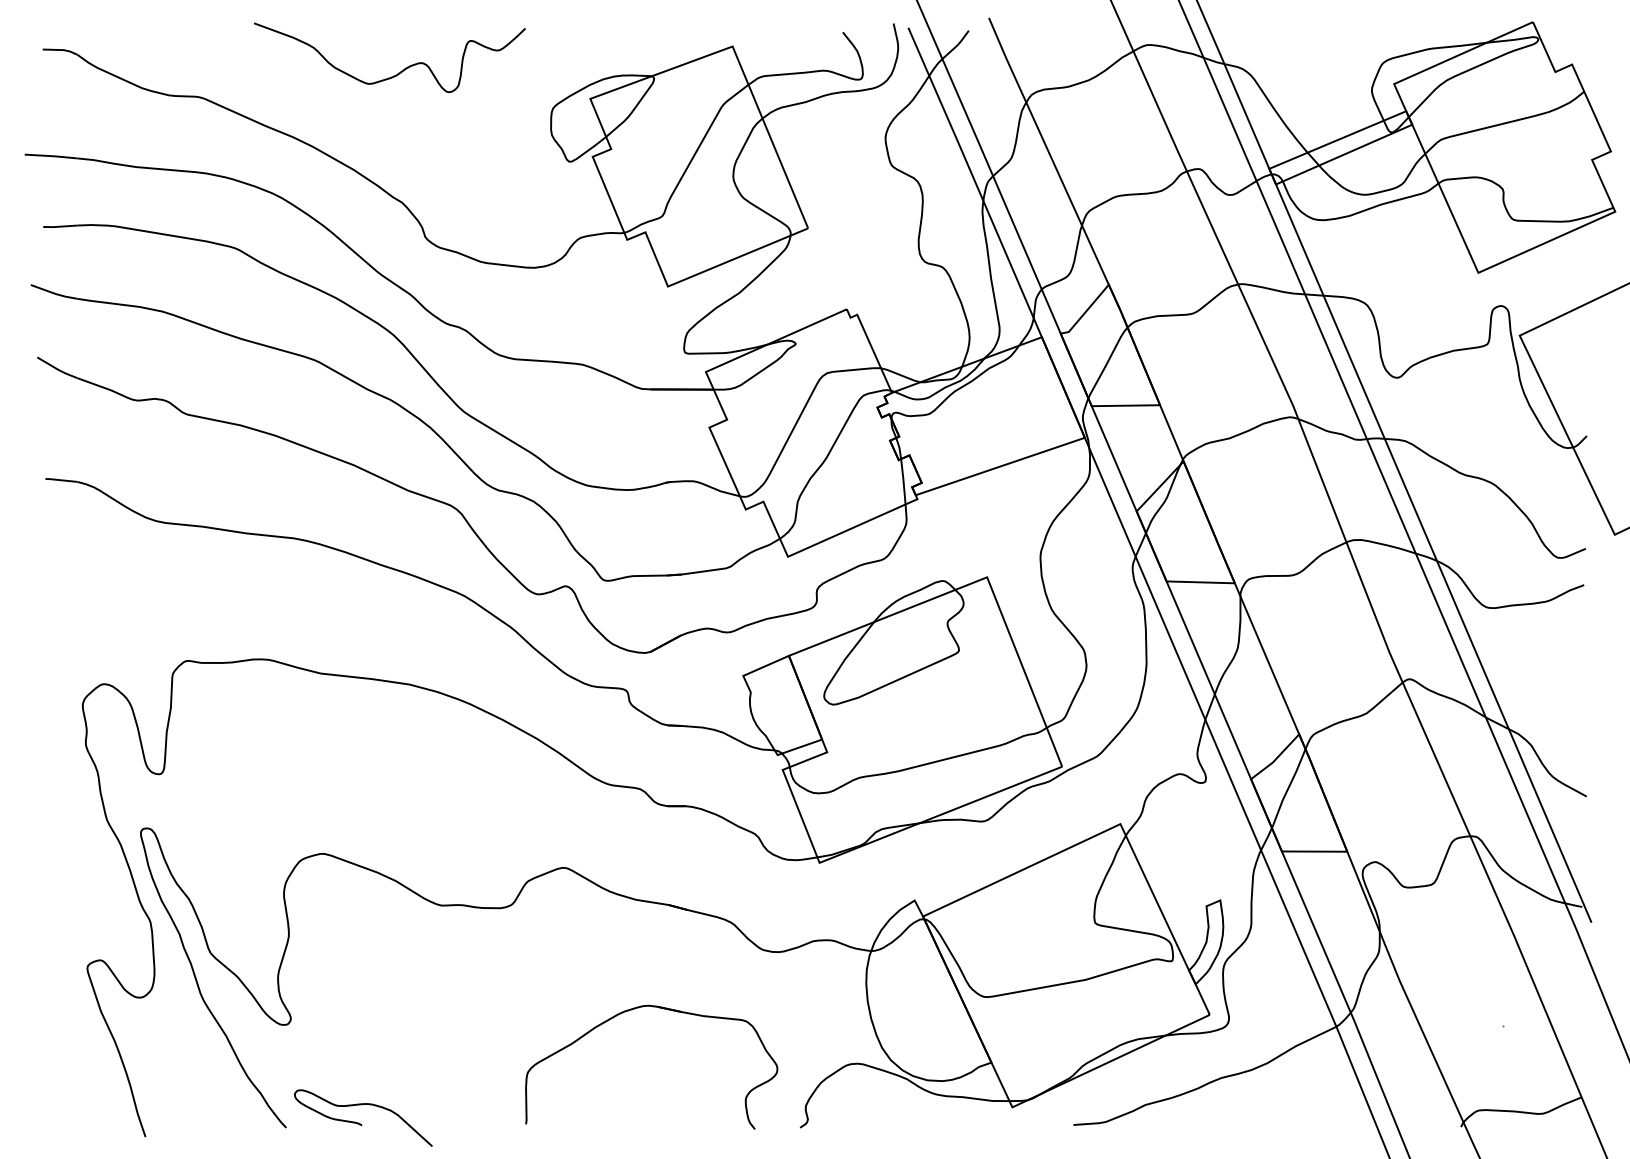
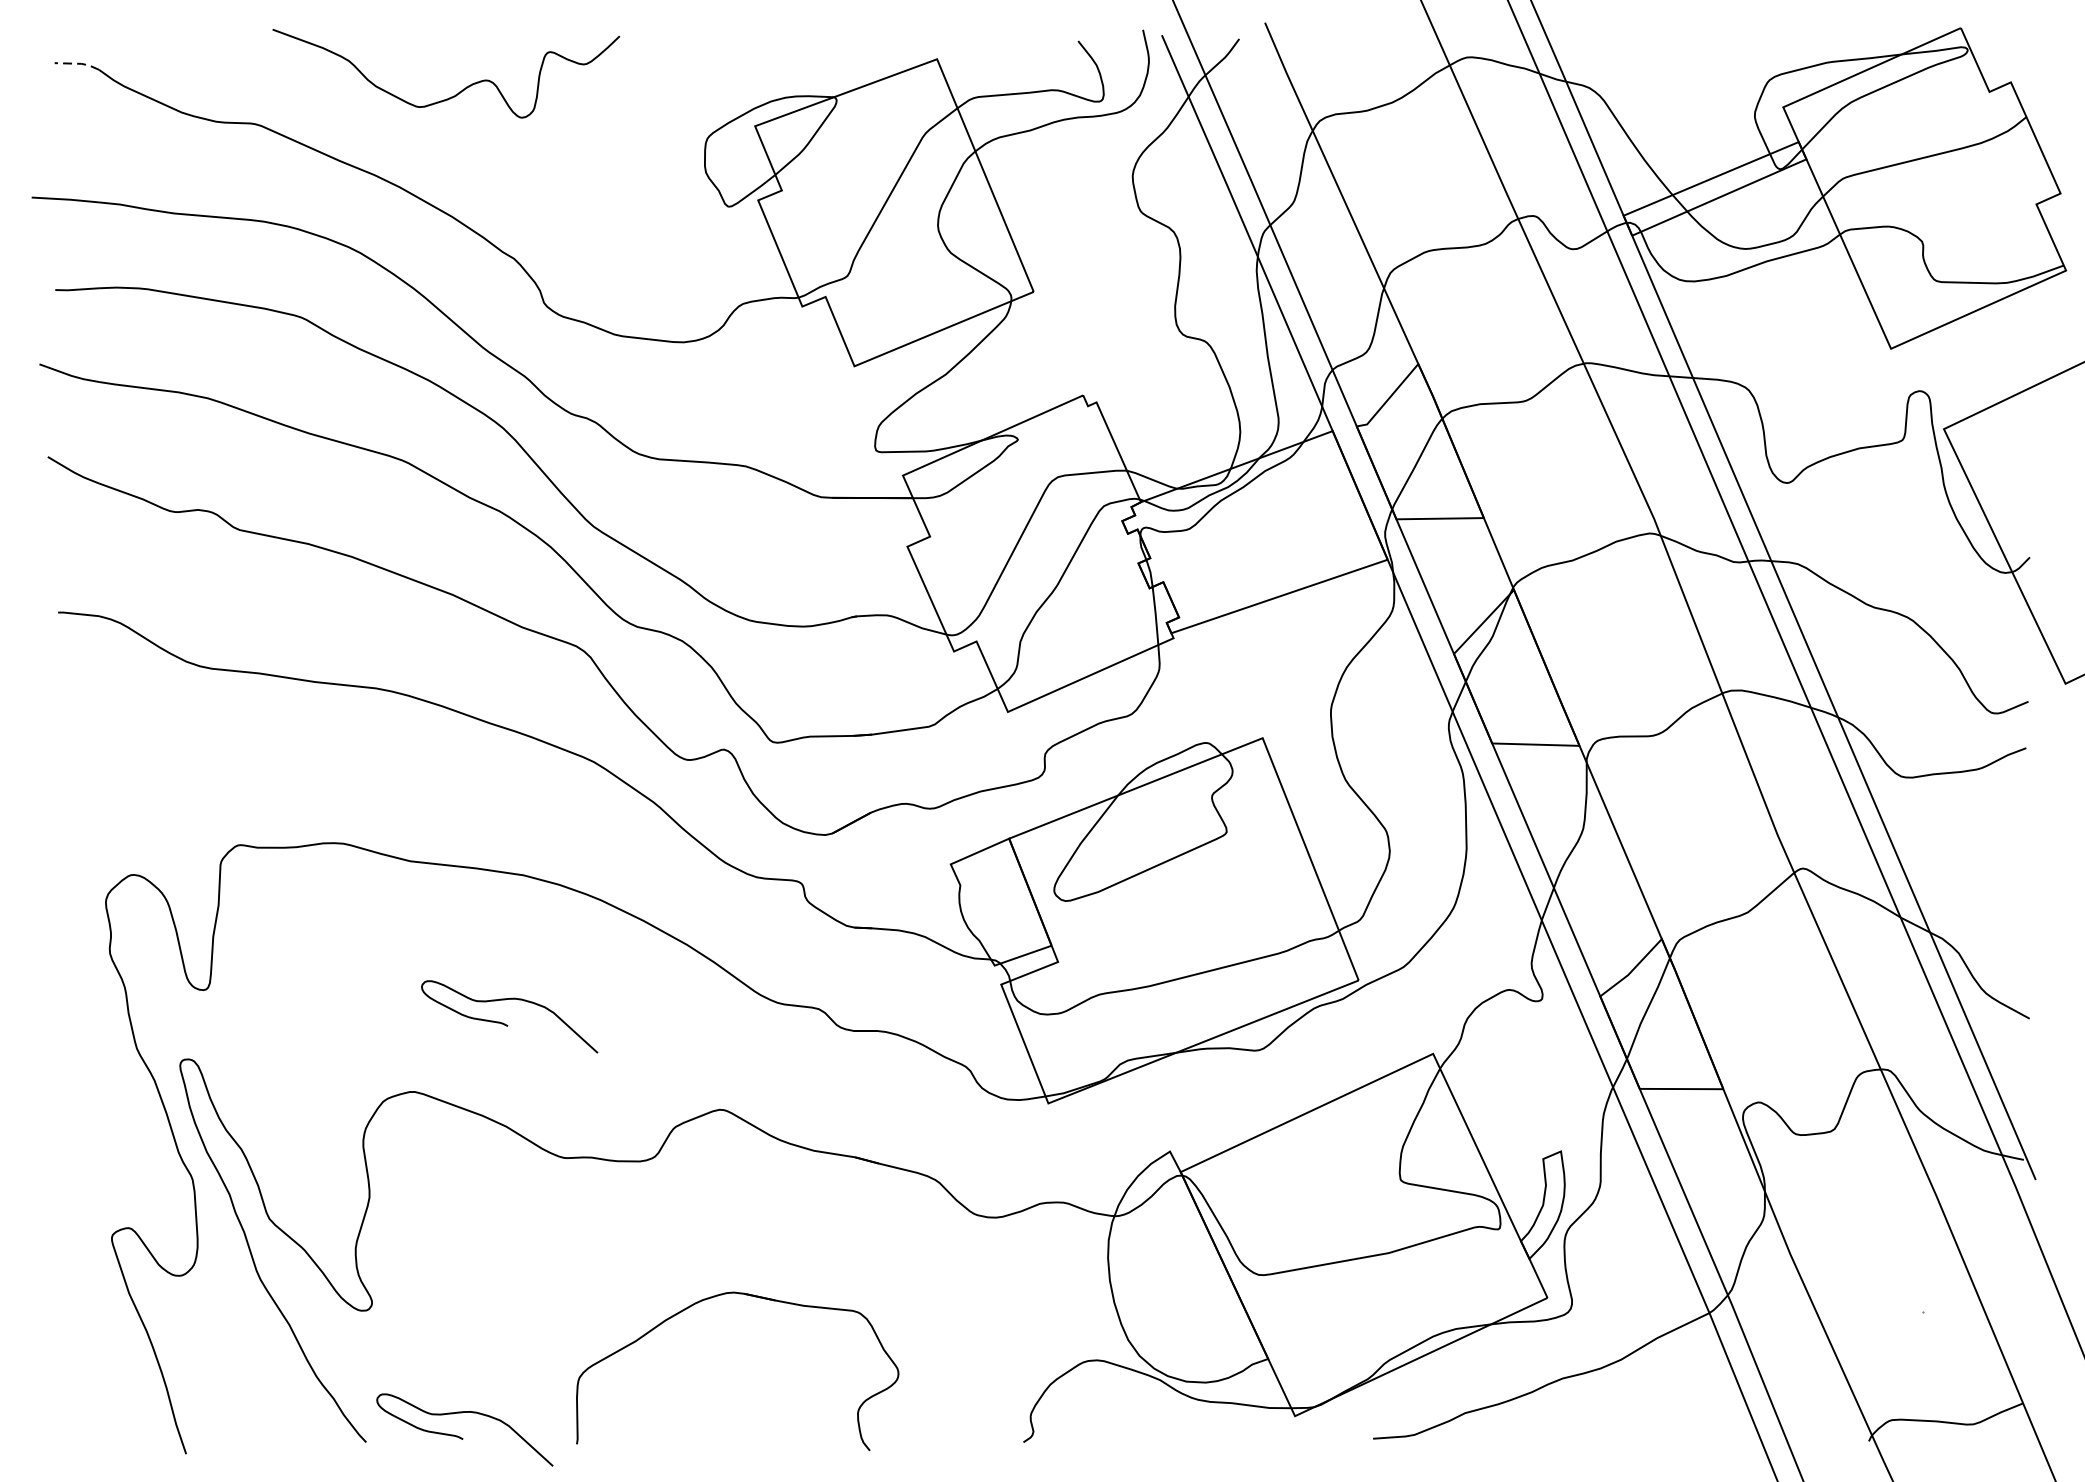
line: (62, 50) -> (79, 64), solid -> dashed
curve: (401, 70) -> (461, 89), moved
curve: (395, 800) -> (505, 1023), added
part: (663, 1009) -> (752, 1297), moved

